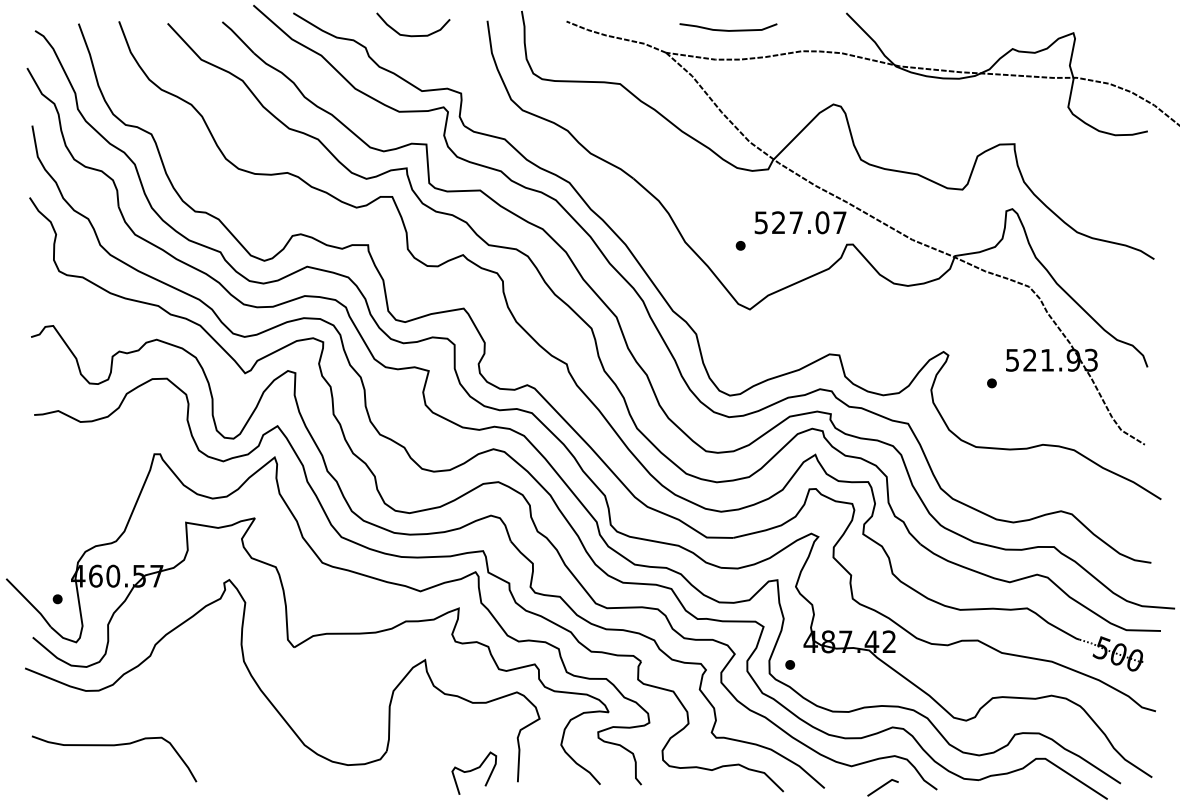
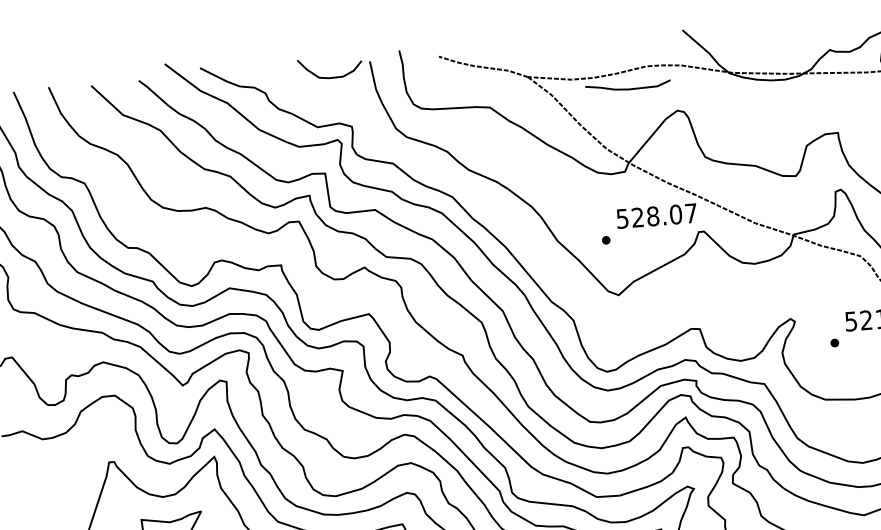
curve: (726, 29) -> (626, 88), moved
curve: (413, 35) -> (330, 77), moved
text: (796, 222) -> (653, 216), 527.07 -> 528.07

